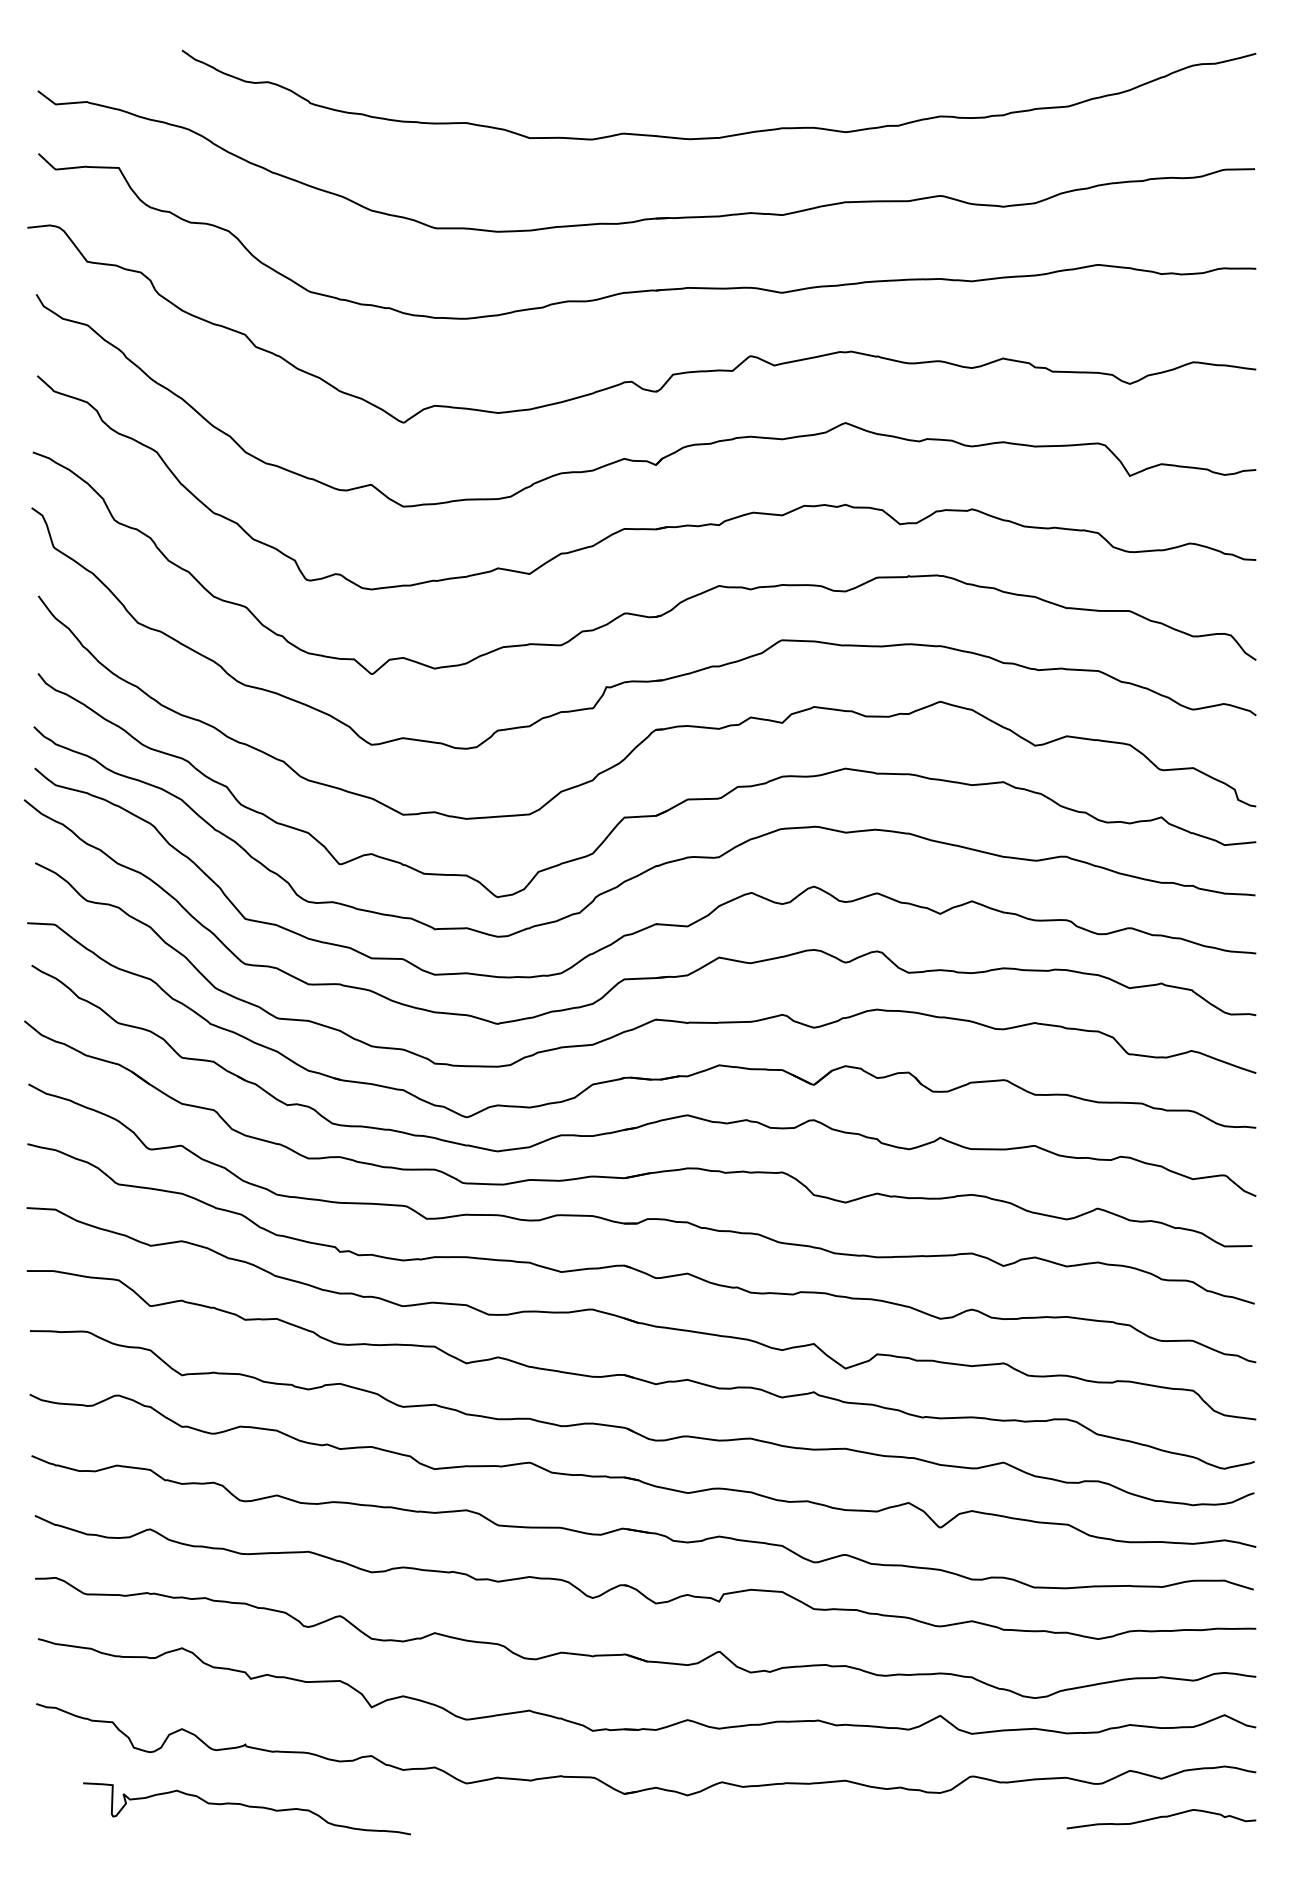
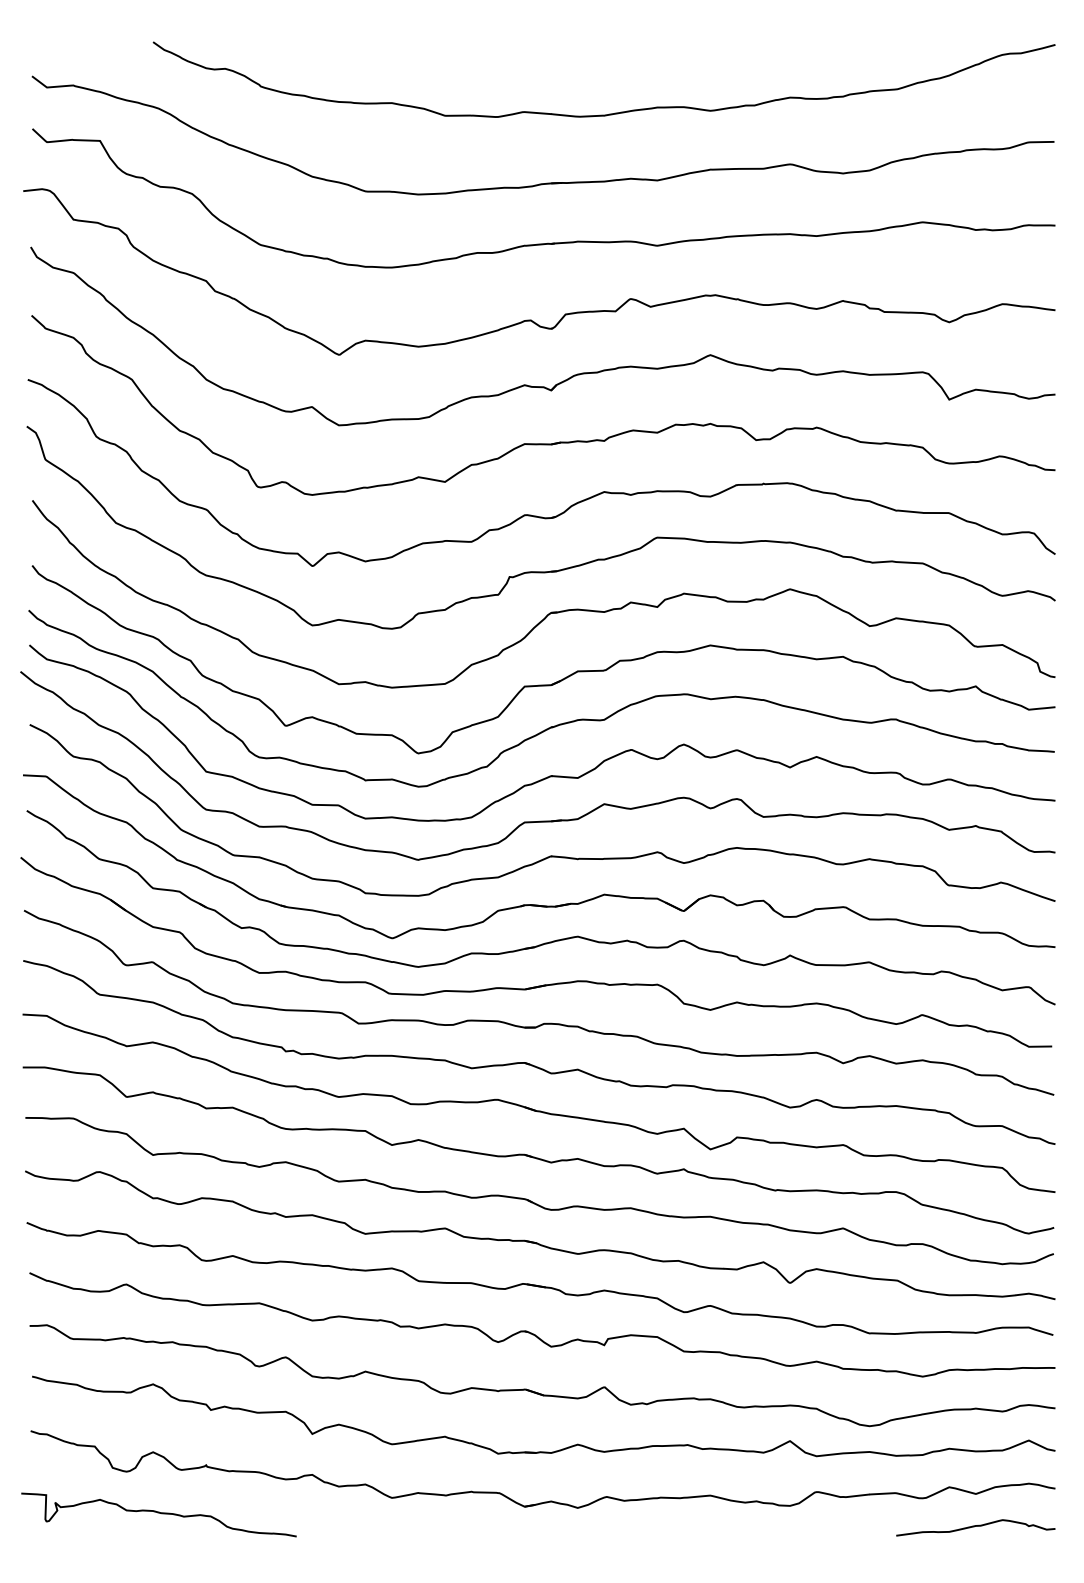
curve: (246, 1806) -> (158, 1513), moved

